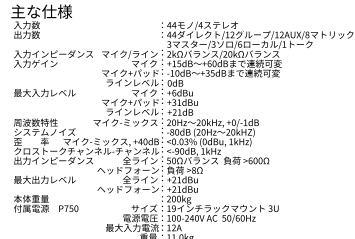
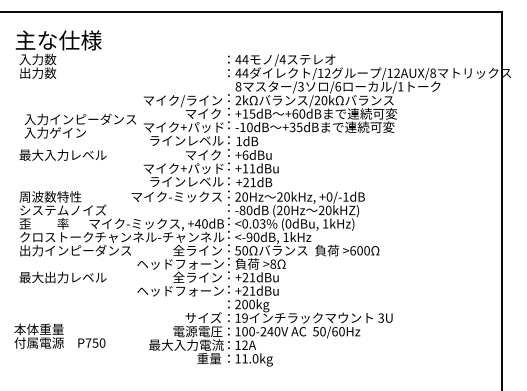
text: (169, 44) -> (238, 86), 3 -> 8
text: (52, 58) -> (79, 125), moved
text: (169, 83) -> (238, 141), 0dB -> 1dB
text: (174, 102) -> (245, 168), +31dBu -> +11dBu
text: (45, 203) -> (59, 335), moved

